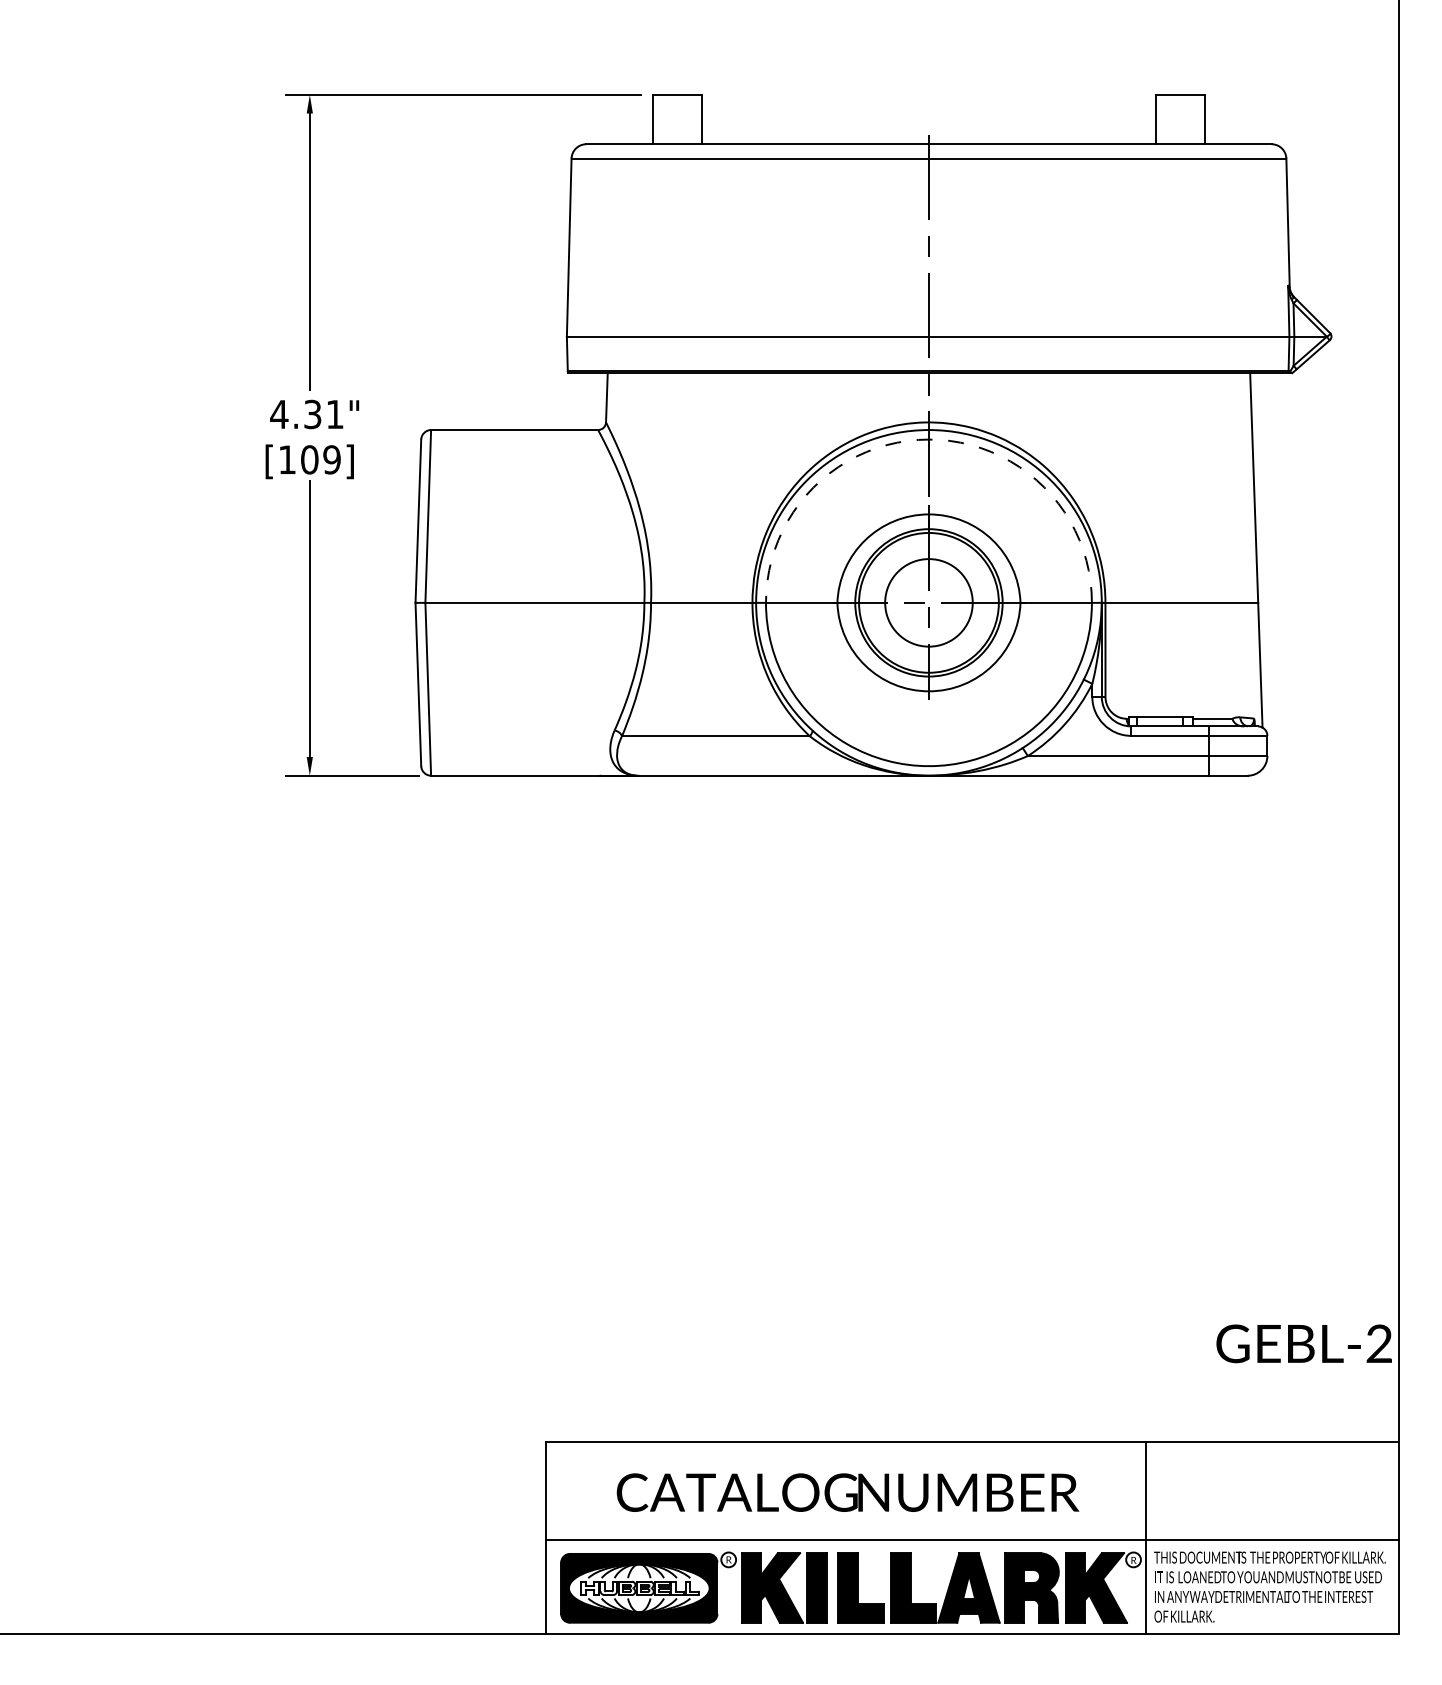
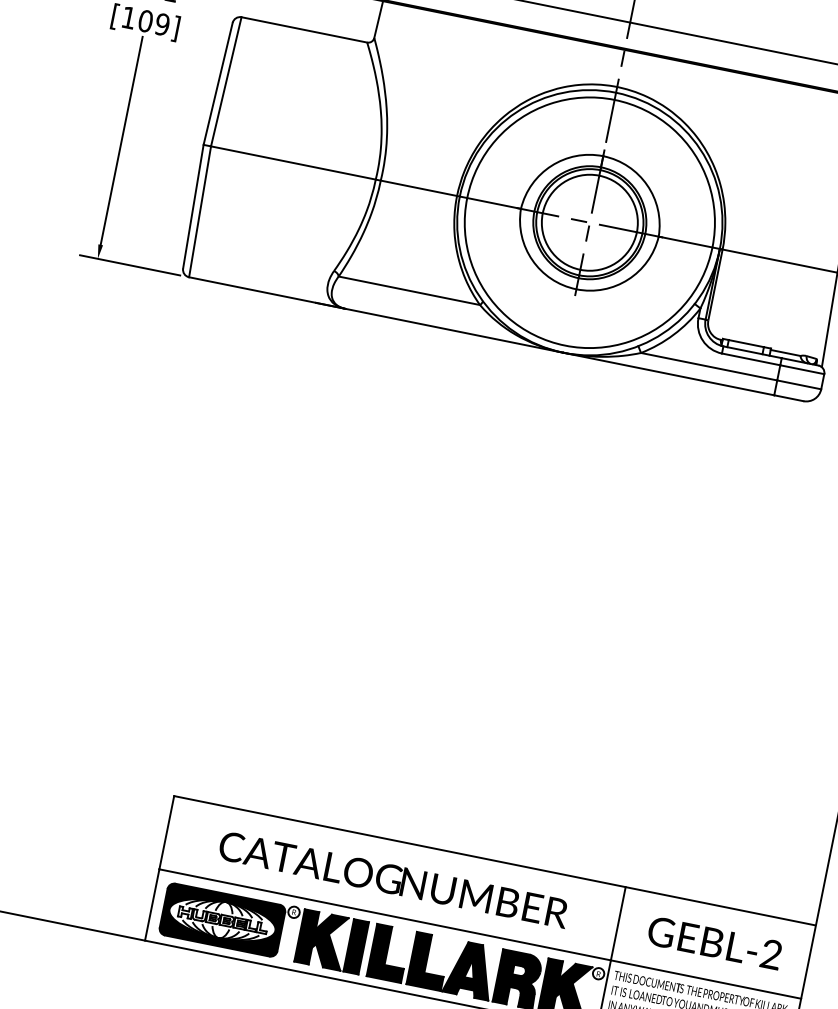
arc: (928, 439) -> (614, 99), dashed -> solid
circle: (928, 602) -> (589, 222), size x1.43
text: (1303, 1343) -> (714, 942), moved

